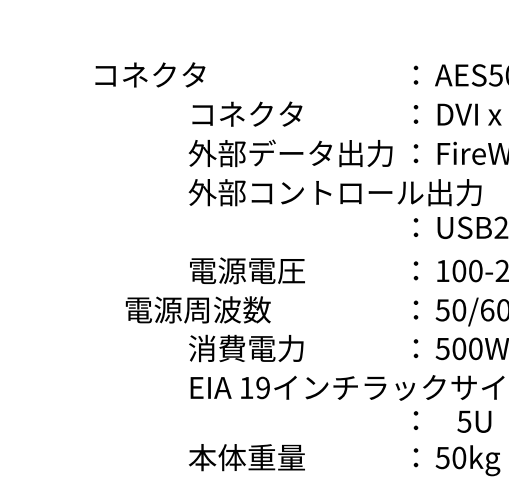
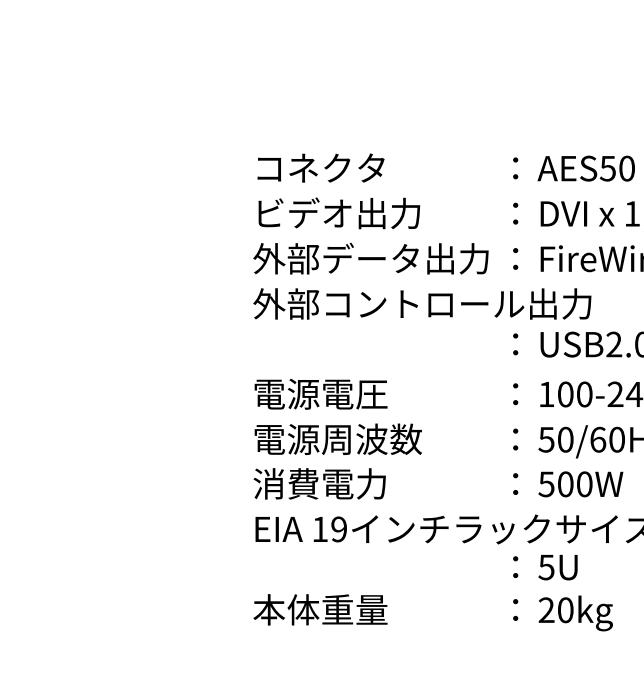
text: (149, 74) -> (320, 167), moved
text: (262, 114) -> (338, 213), コネクタ -> ビデオ出力
text: (197, 309) -> (337, 438), moved
text: (473, 421) -> (557, 567), moved
text: (442, 458) -> (546, 610), 50kg -> 20kg

